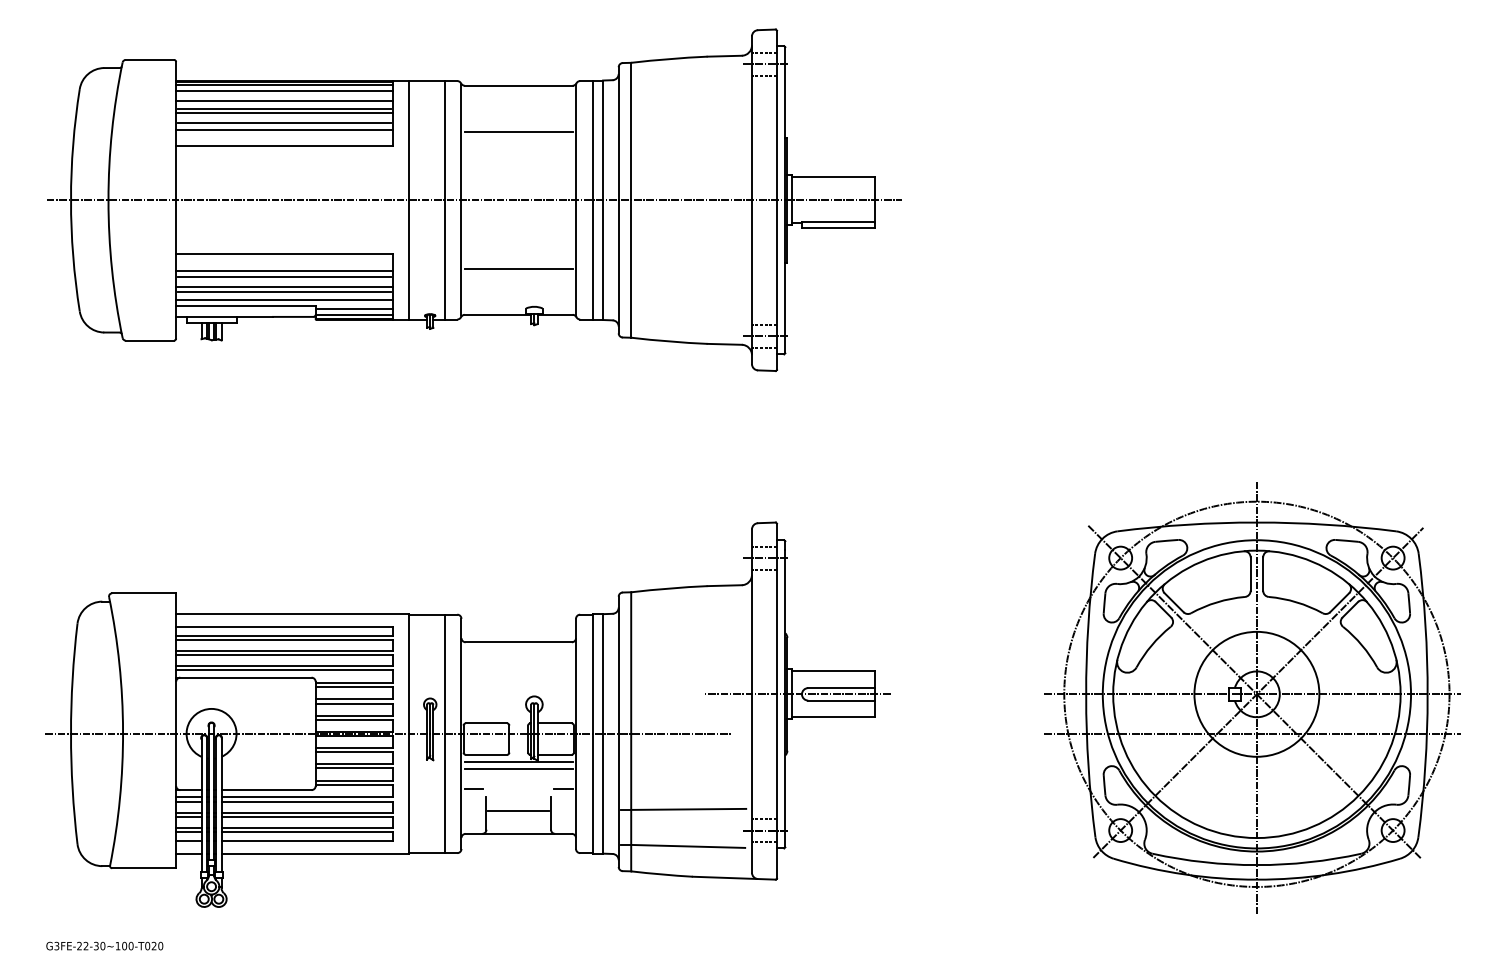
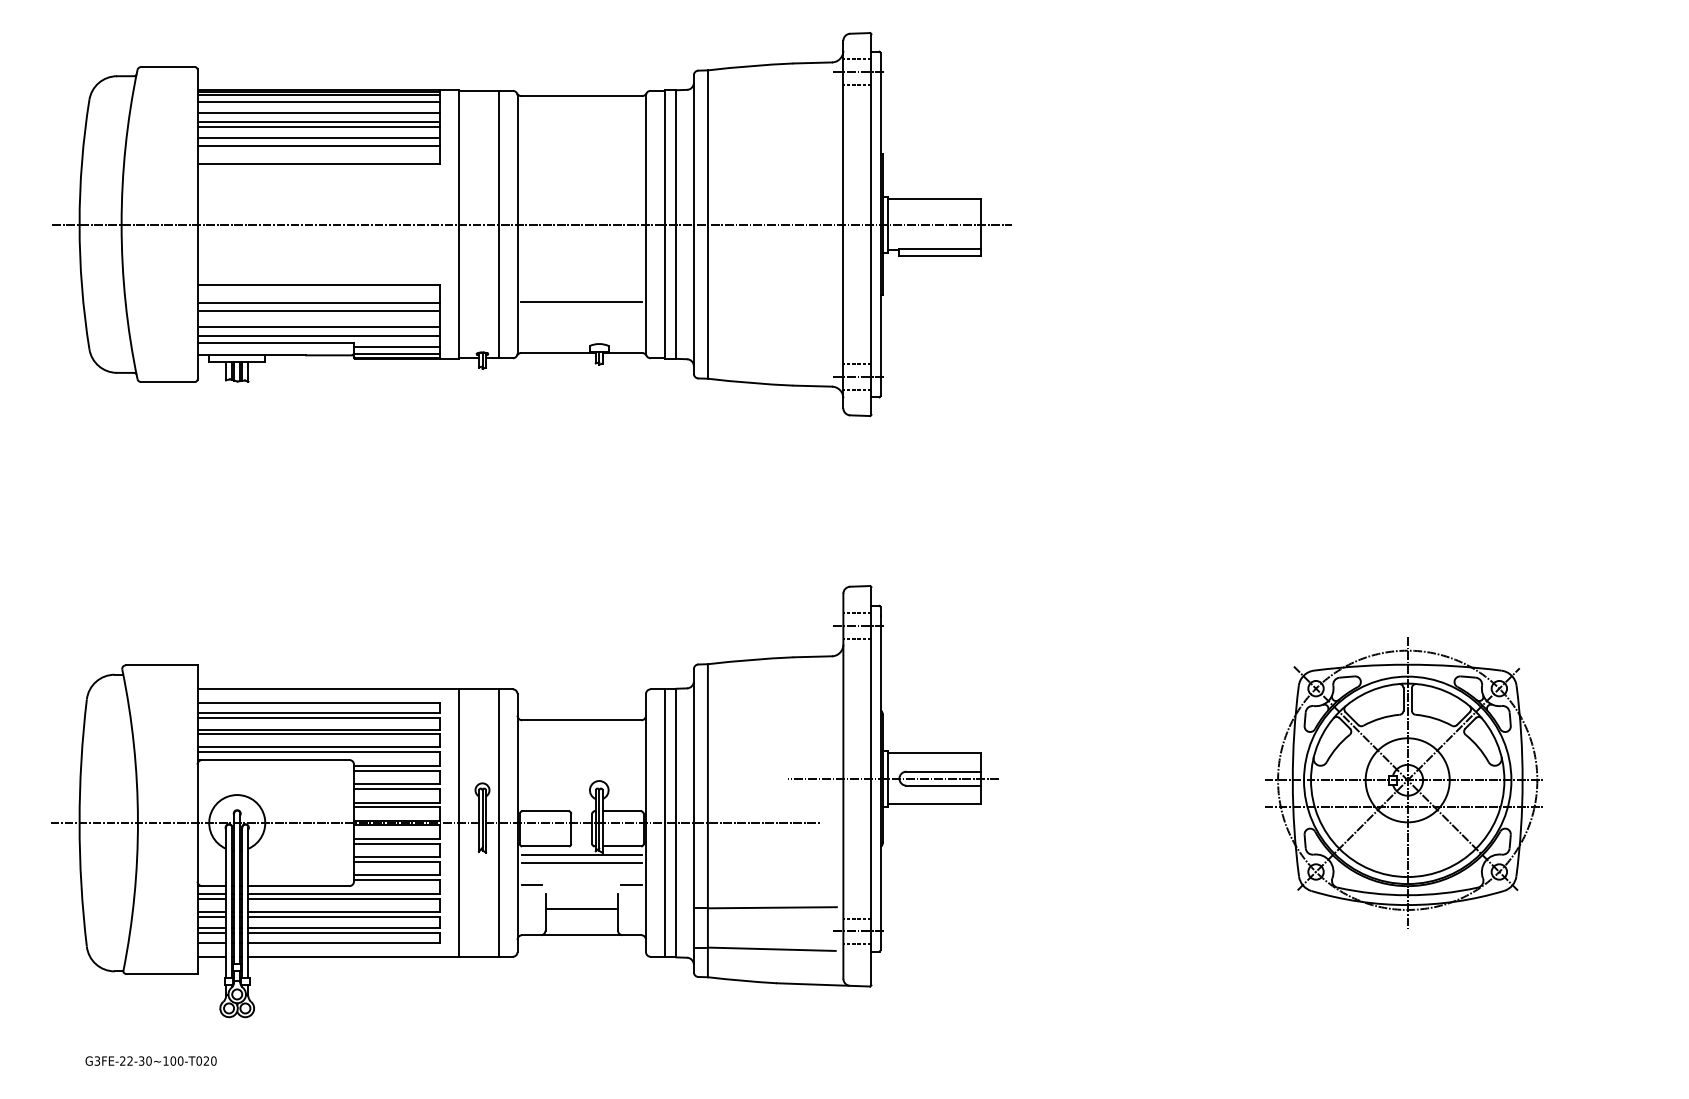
line: (518, 131) -> (581, 147), removed
line: (284, 287) -> (319, 322), removed
part: (1252, 697) -> (1404, 782), size x0.6
text: (104, 945) -> (150, 1060), moved

